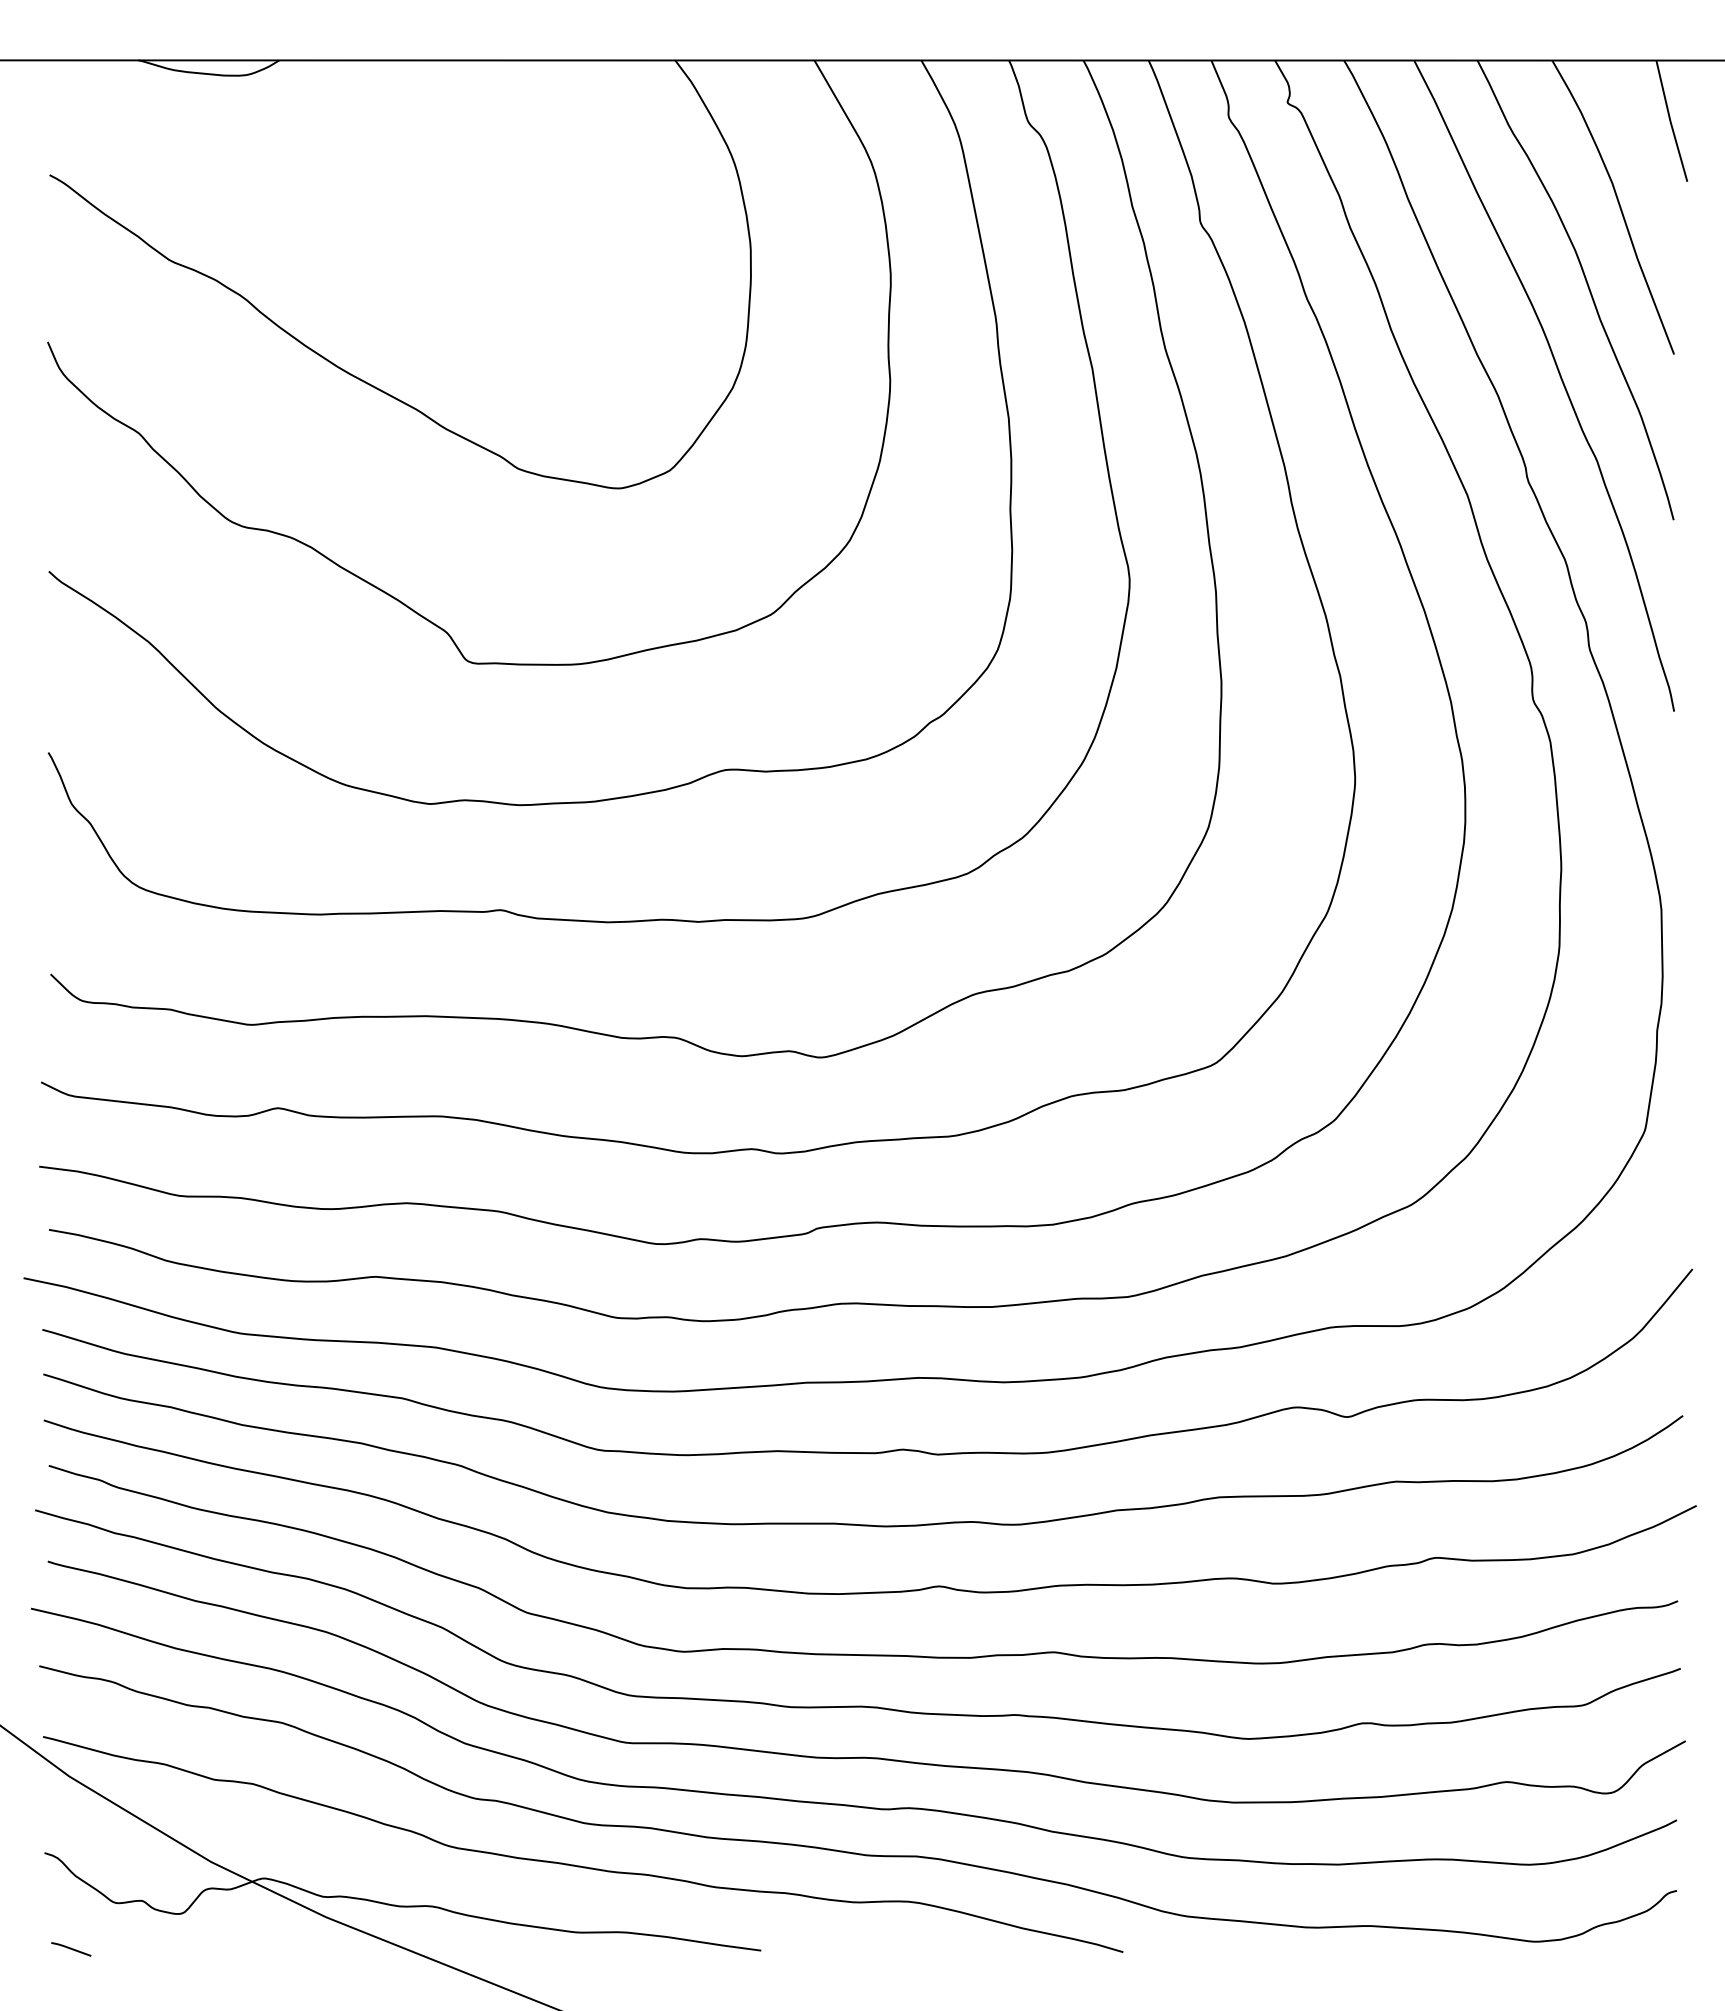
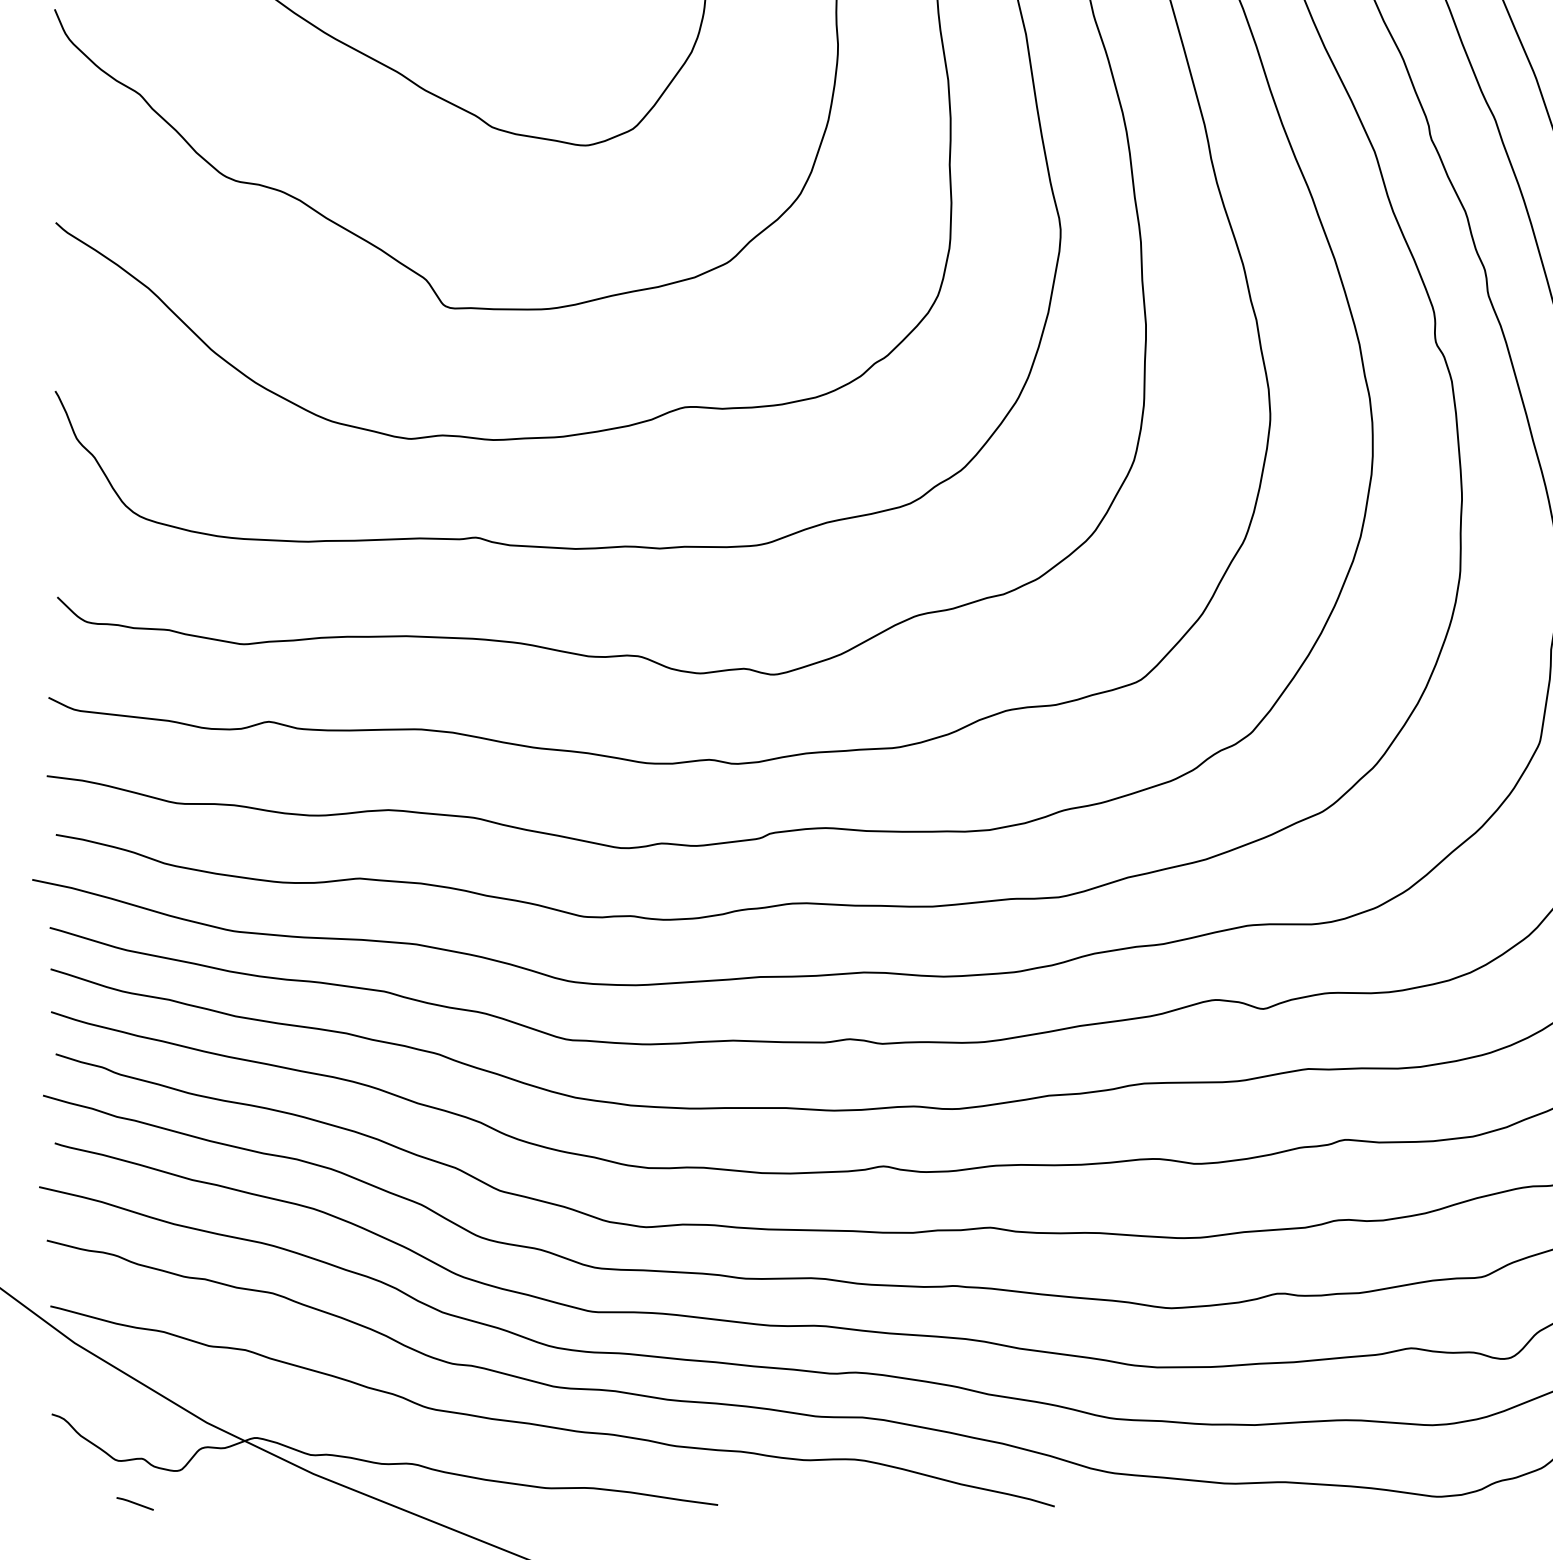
line: (71, 1949) -> (135, 1504), moved

